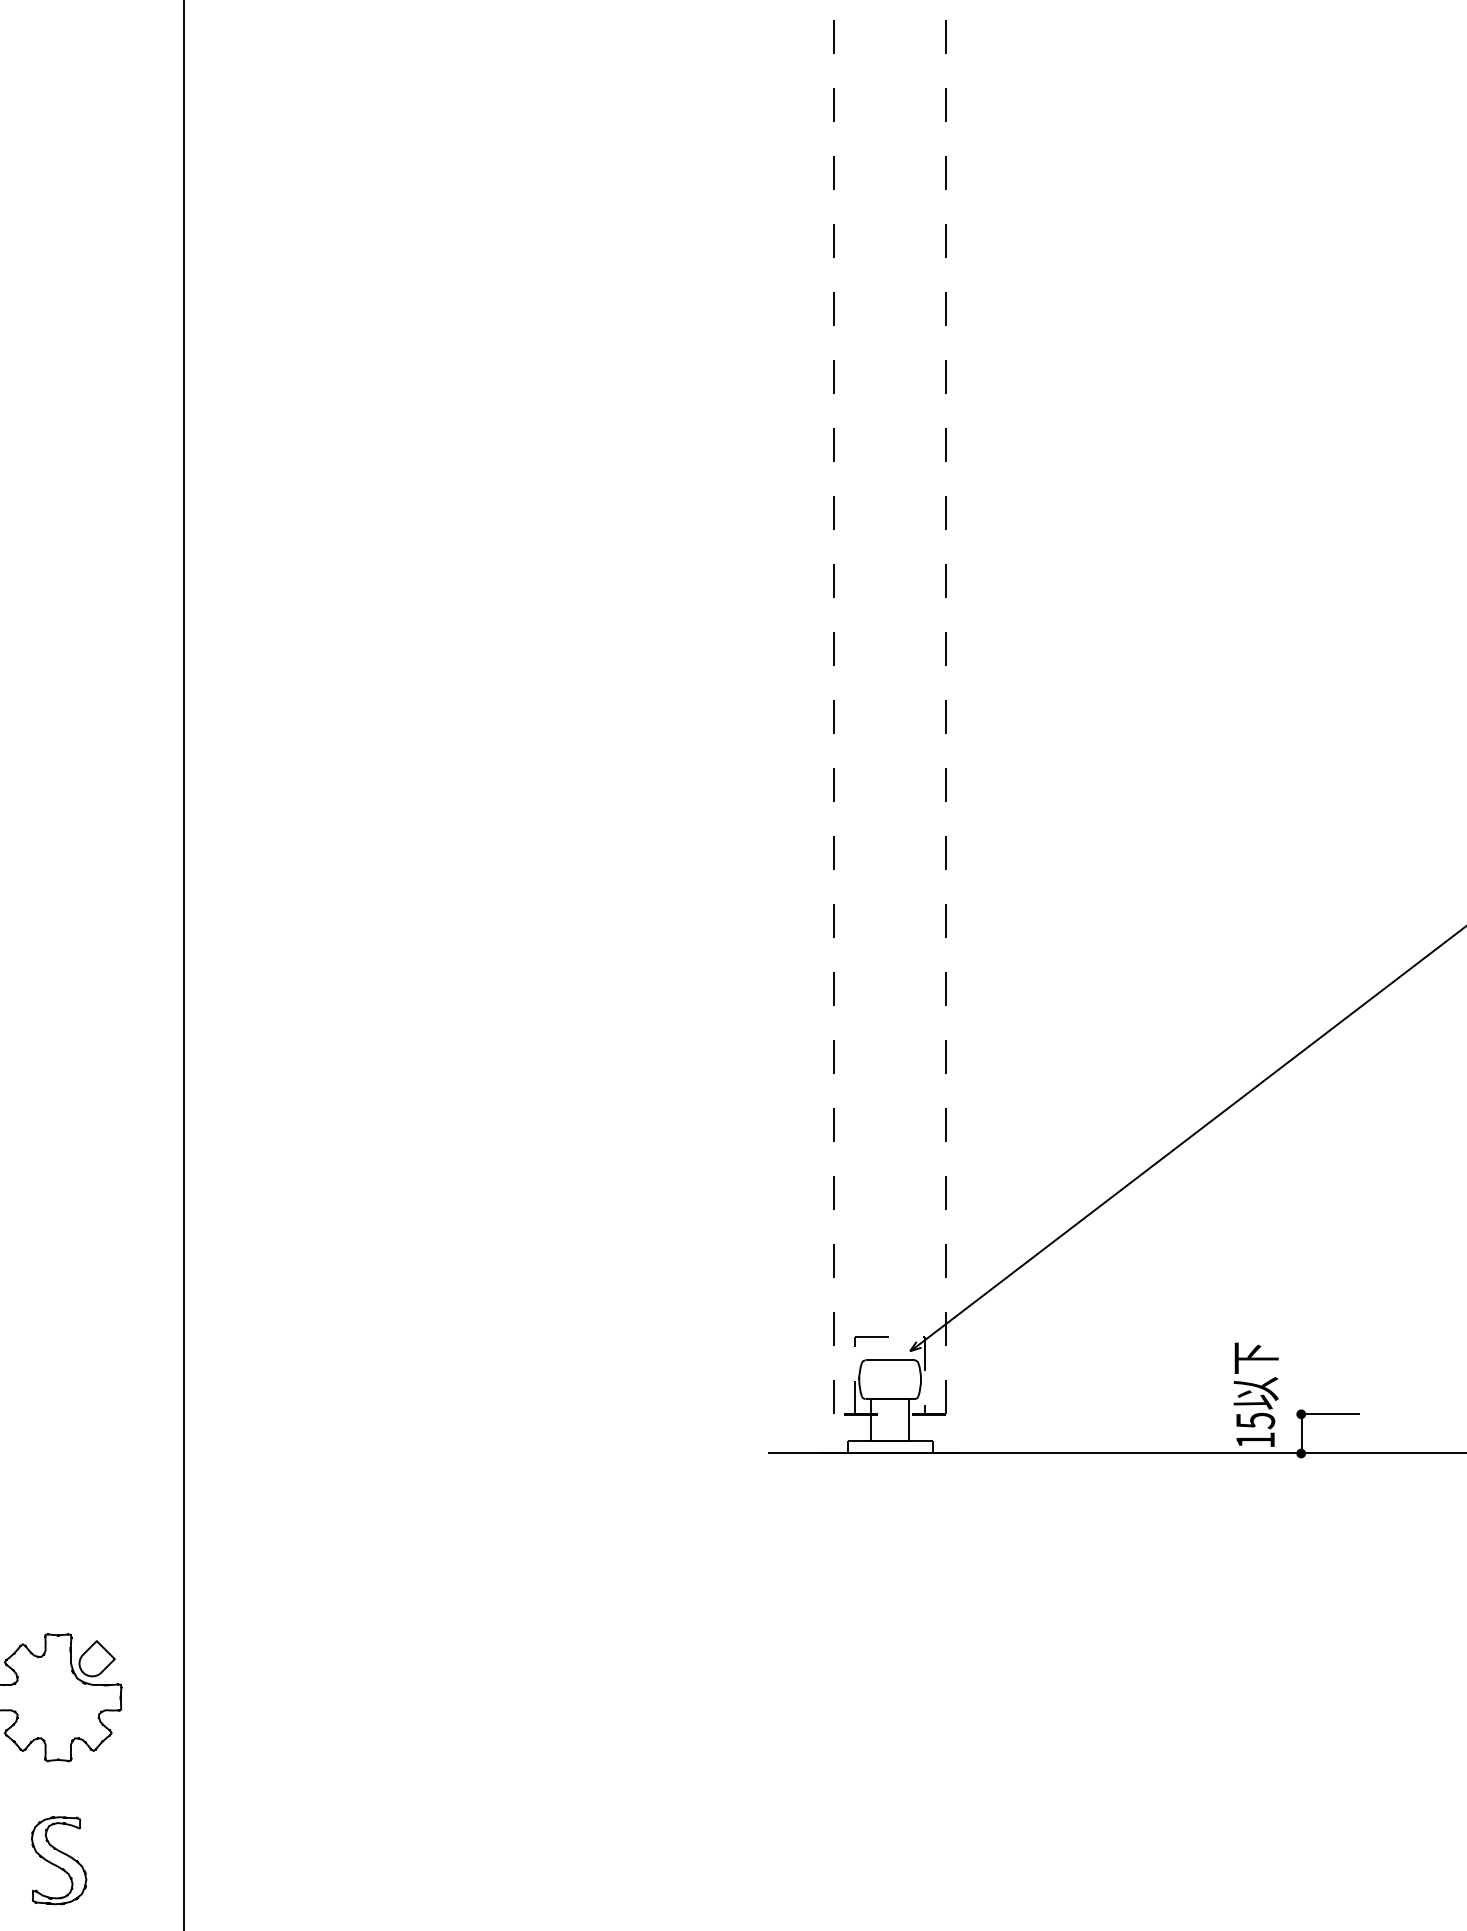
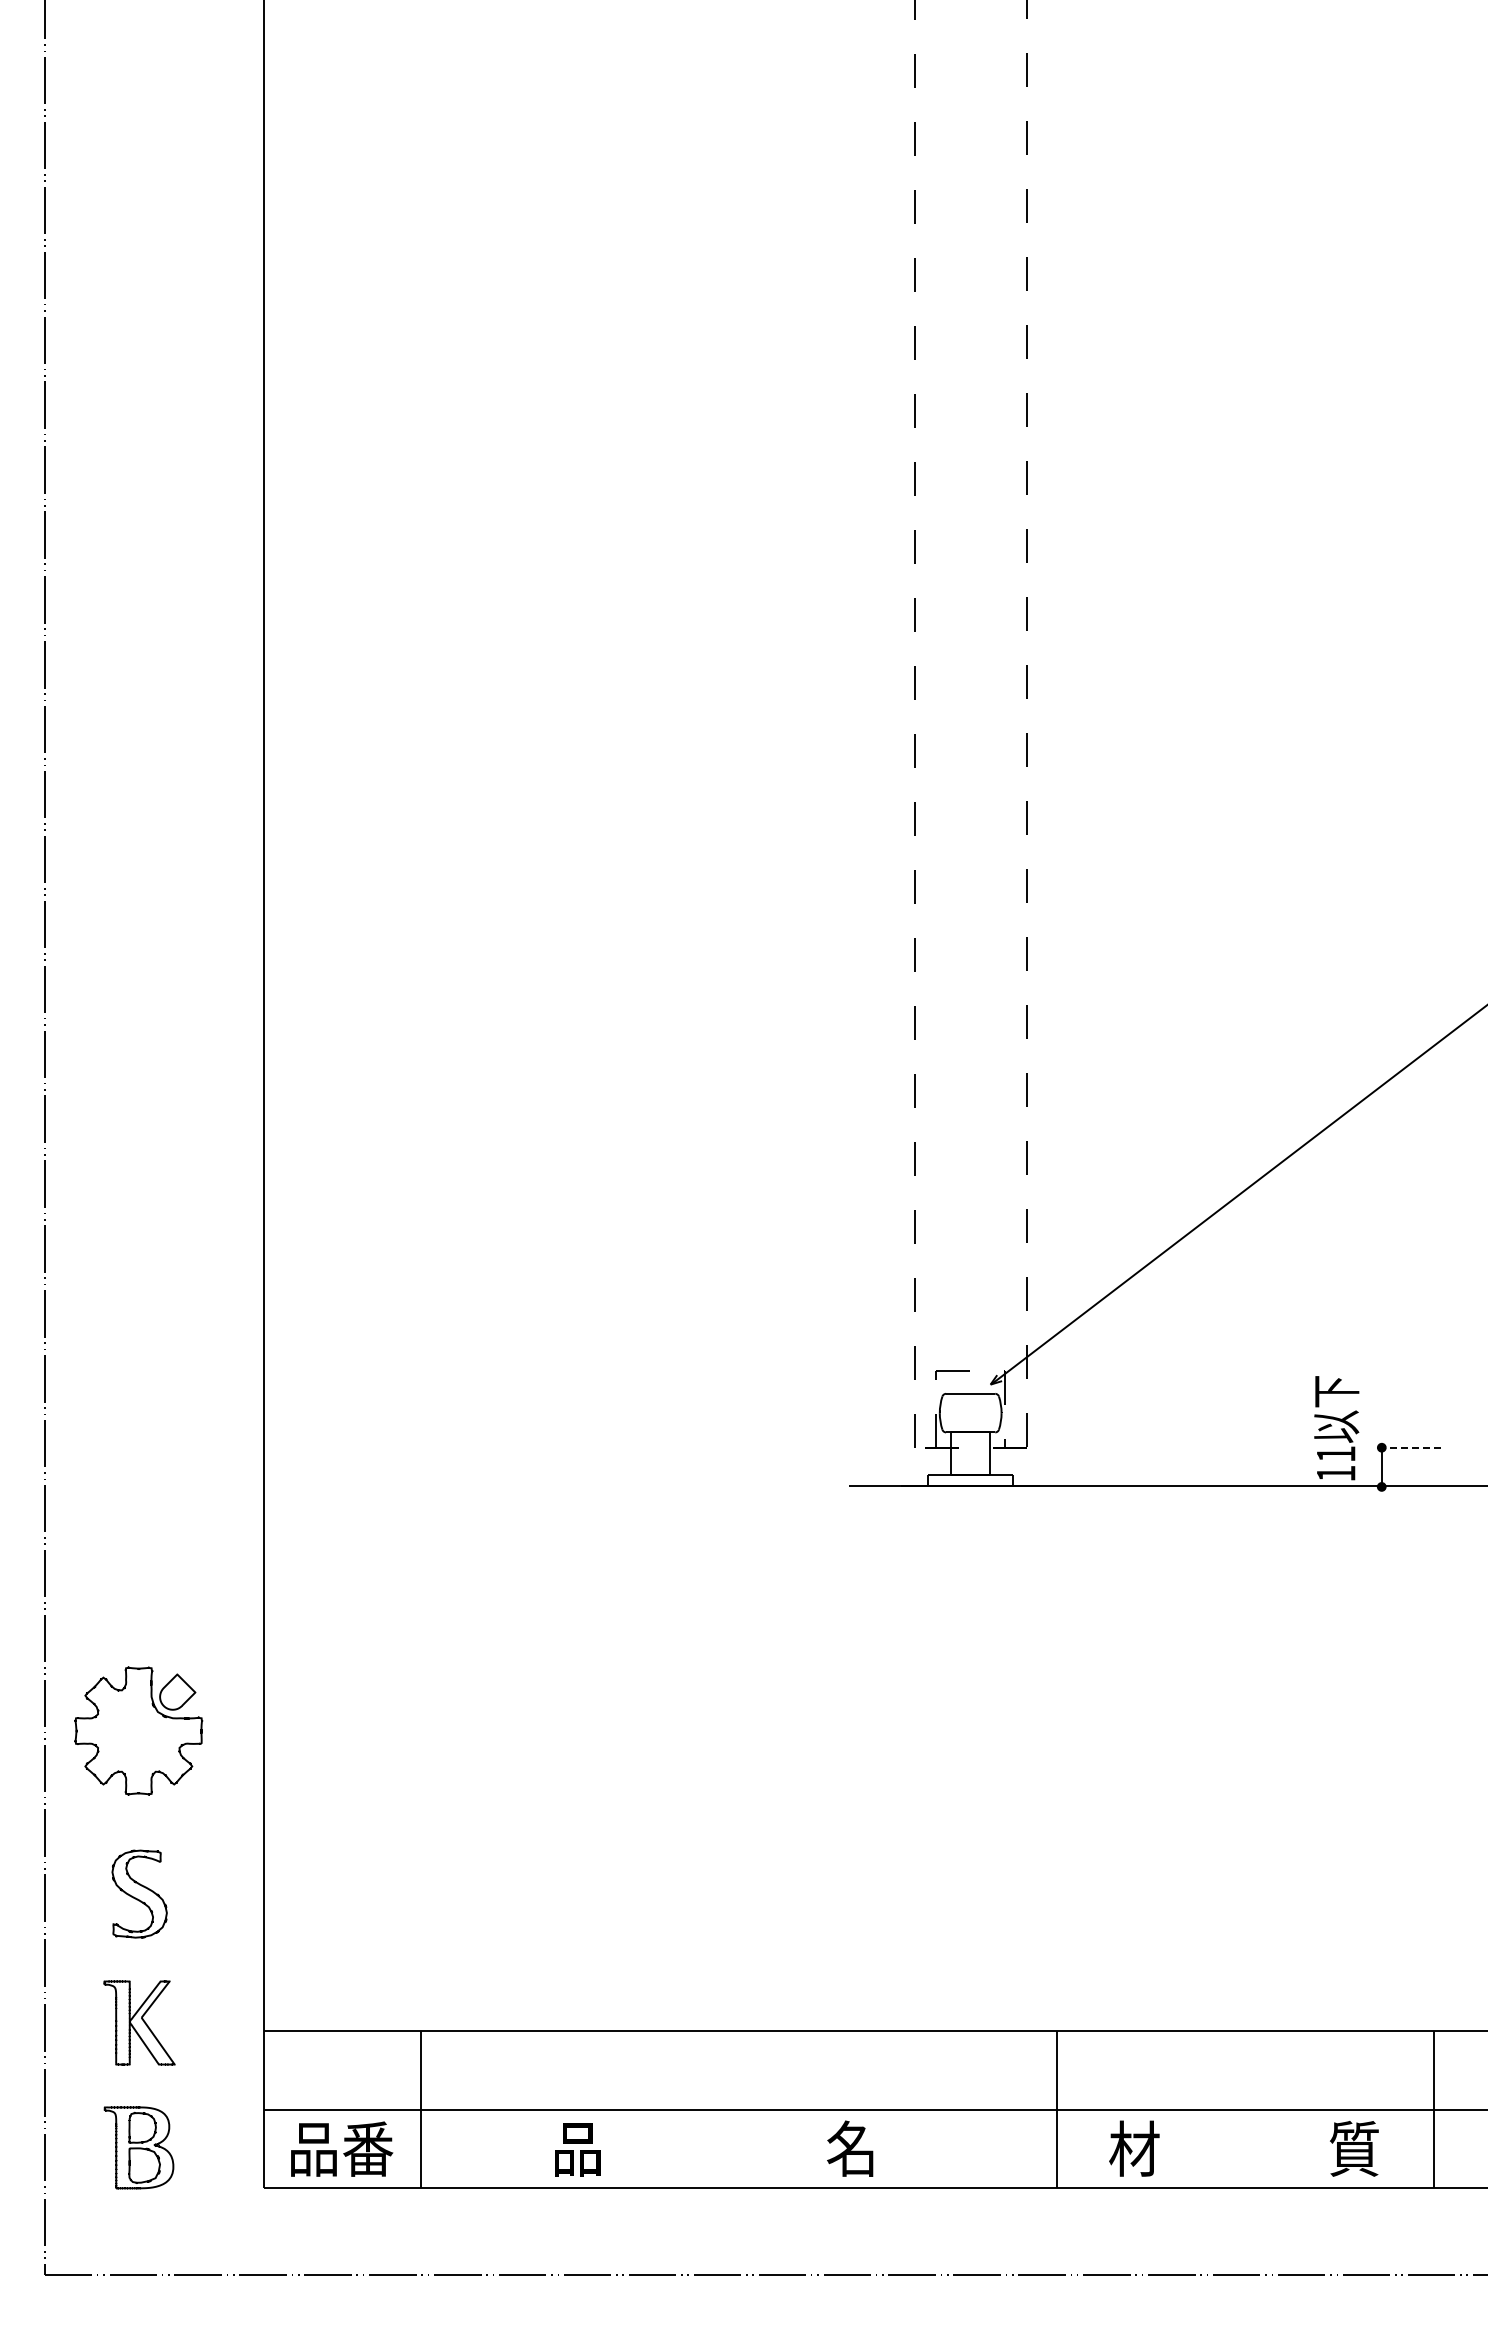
line: (1330, 1414) -> (1411, 1447), solid -> dashed
text: (1255, 1421) -> (1336, 1454), 15 -> 11

